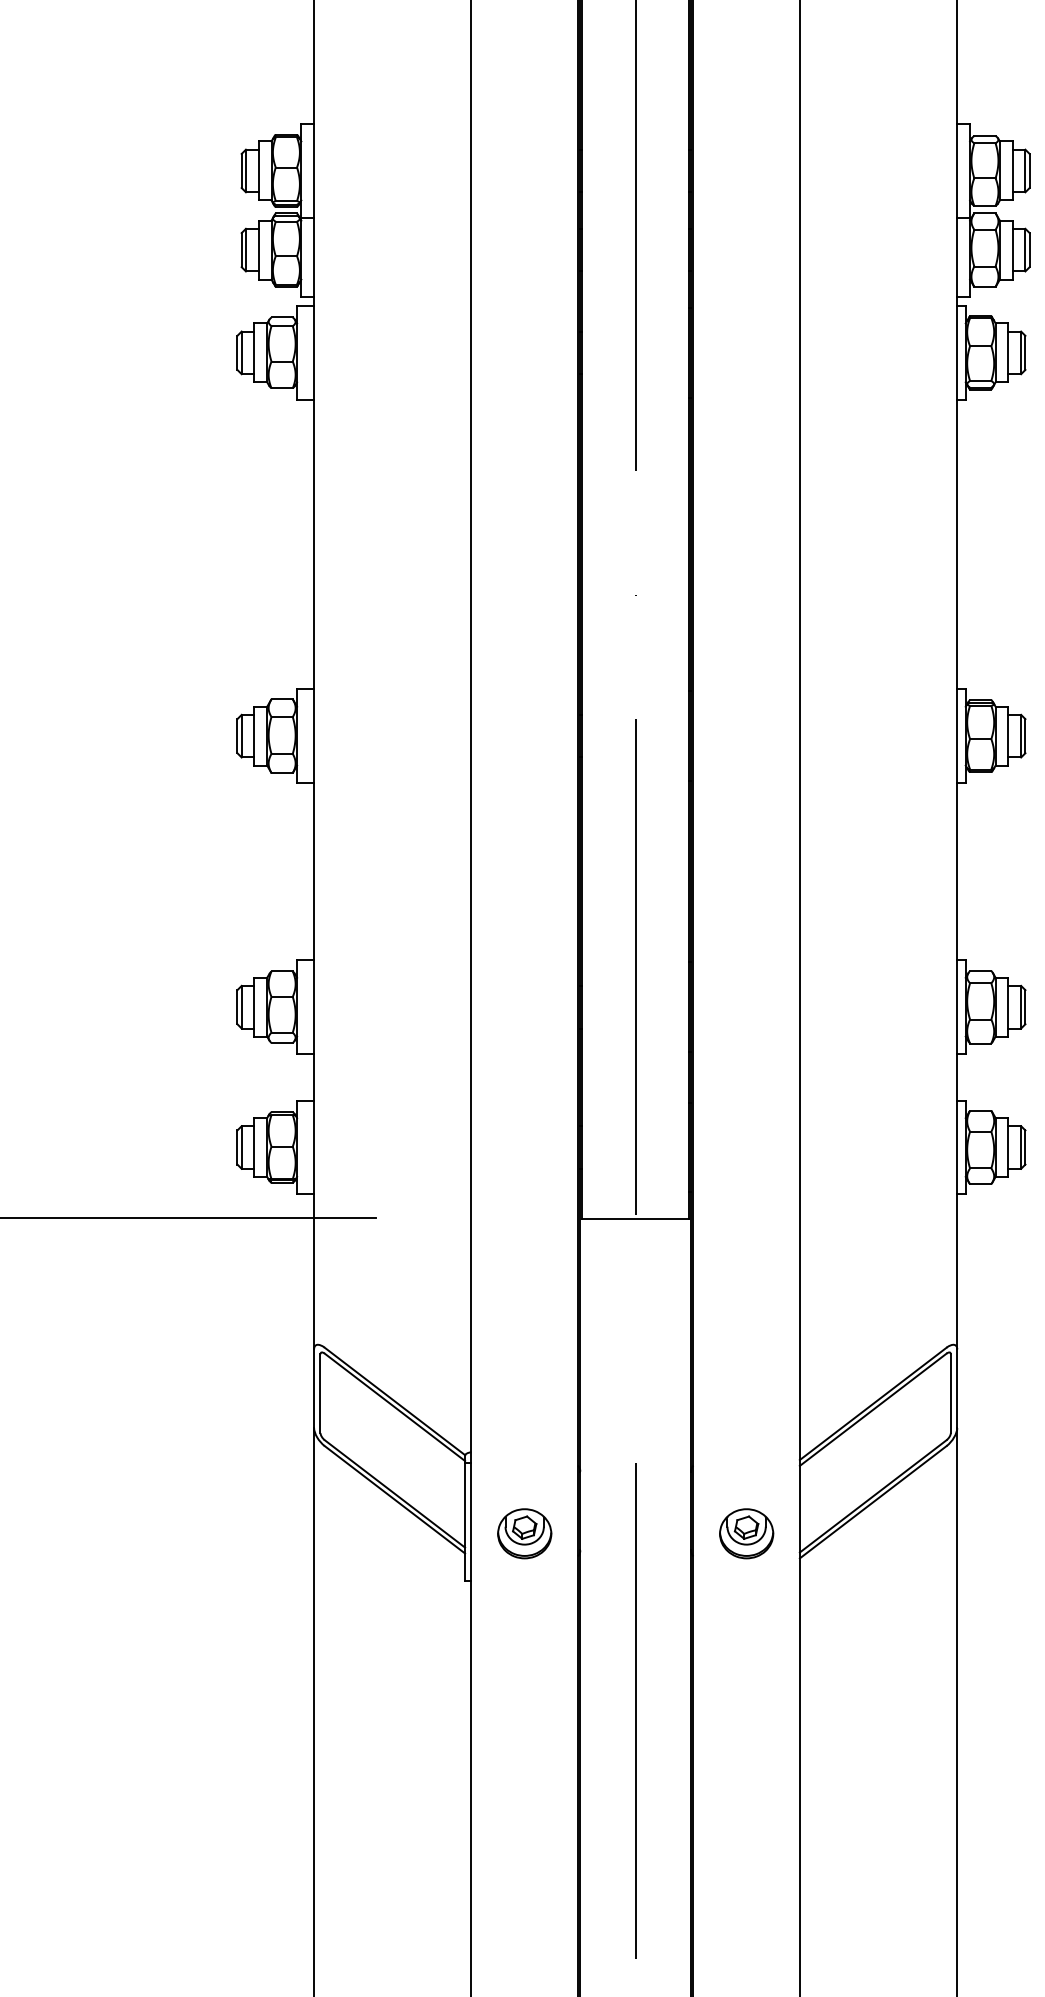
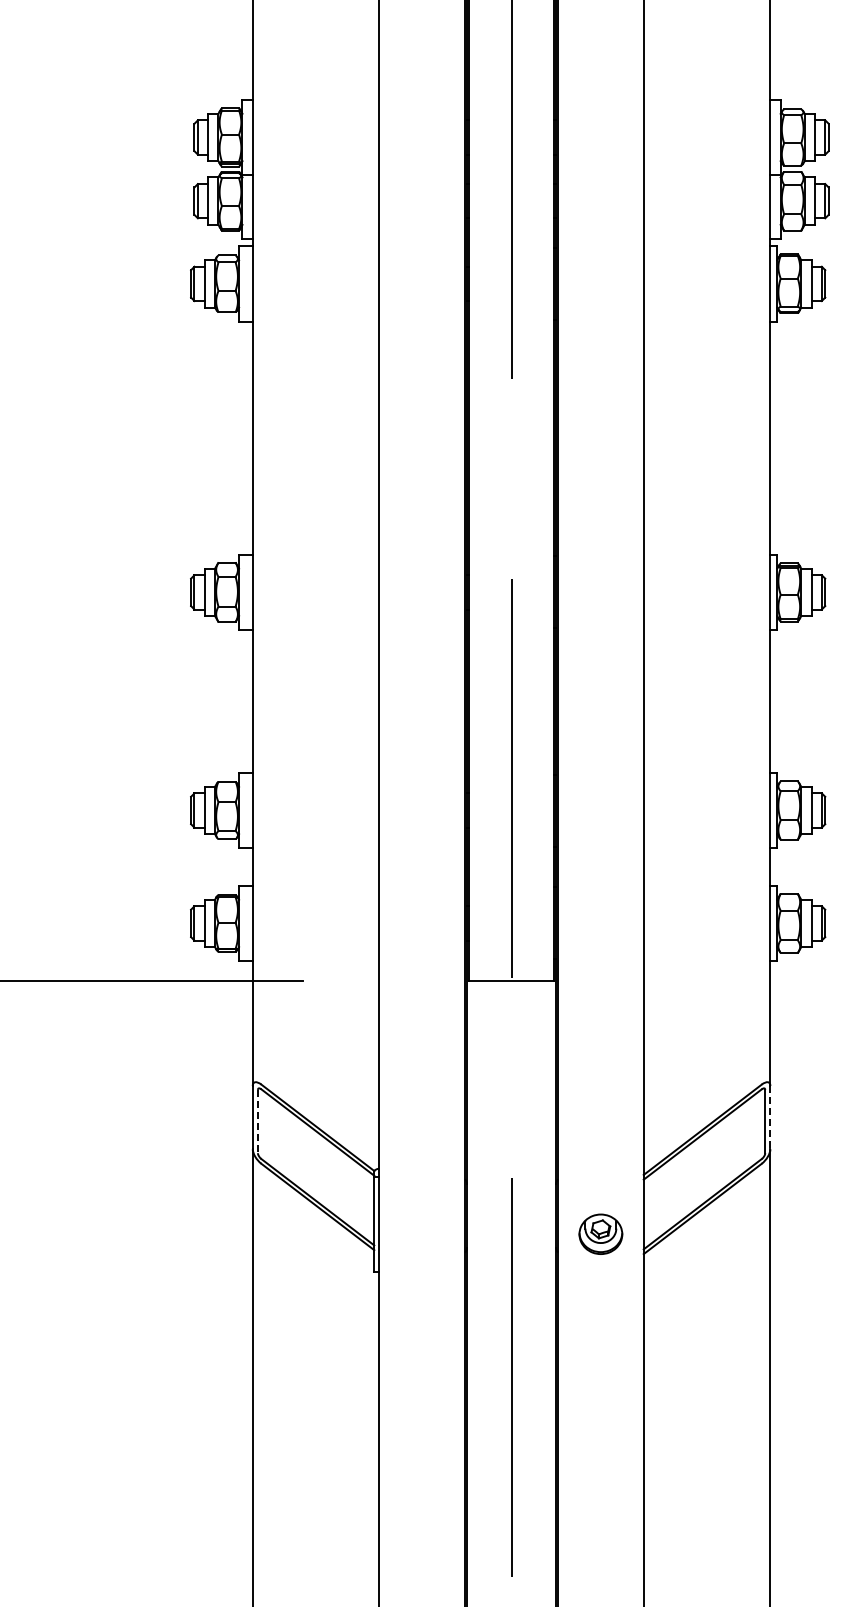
line: (957, 1388) -> (770, 1117), solid -> dashed
line: (319, 1393) -> (257, 1121), solid -> dashed
part: (524, 1532) -> (422, 1233), removed

